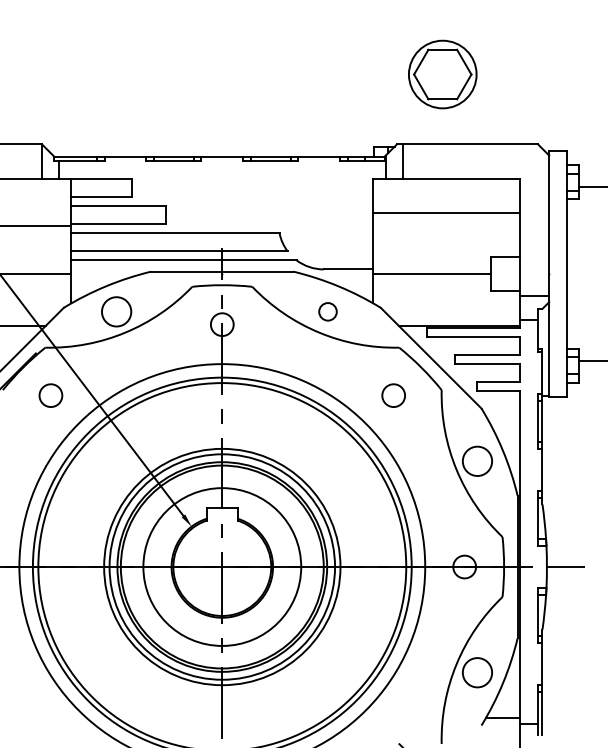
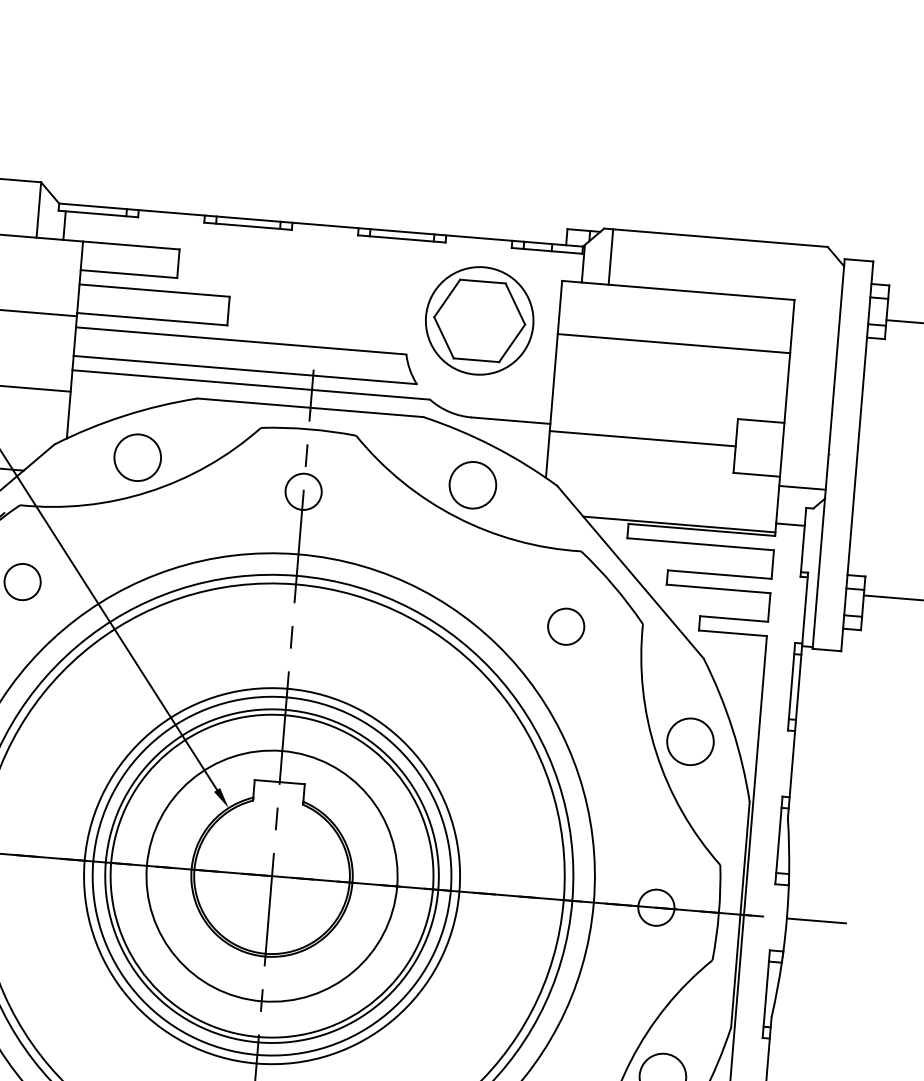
part: (442, 74) -> (479, 320), moved
circle: (327, 311) -> (472, 484), size x1.67

